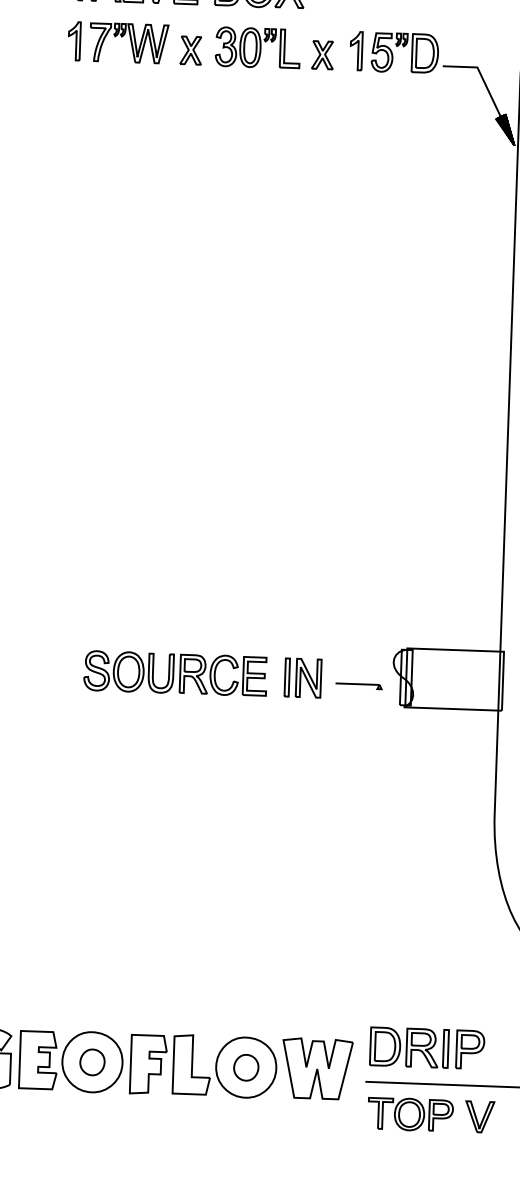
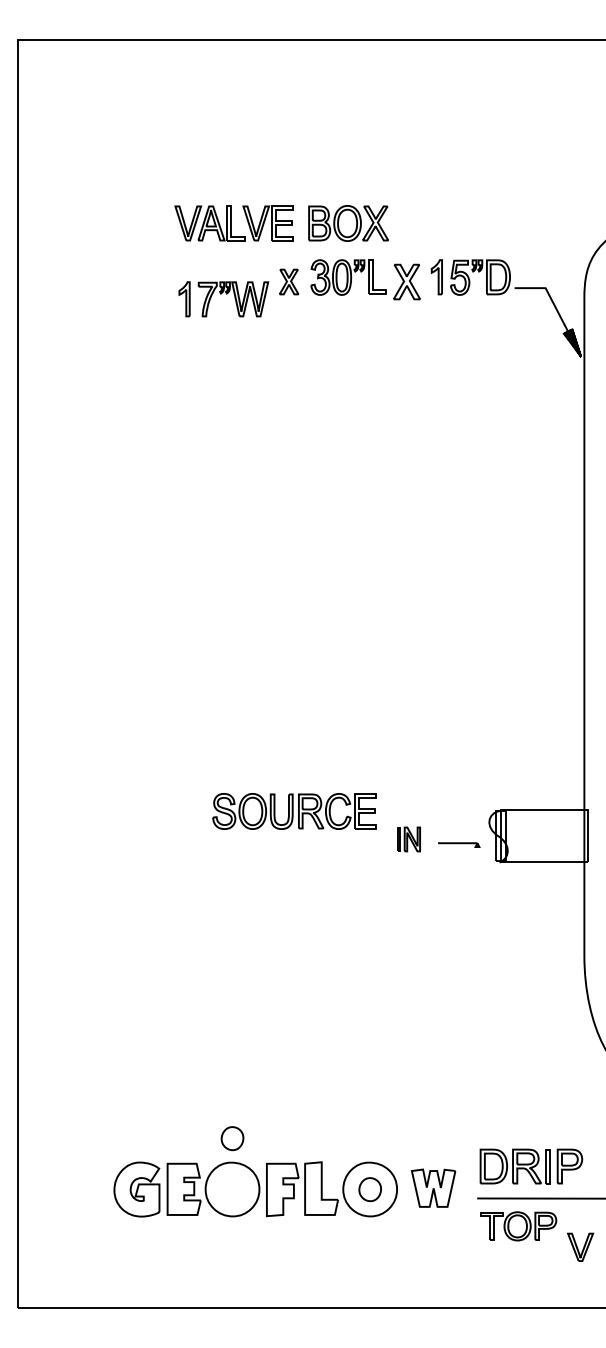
part: (117, 43) -> (223, 299), moved
part: (322, 54) -> (406, 281), size x1.4
part: (175, 673) -> (294, 811), moved
part: (302, 678) -> (408, 839), size x0.7
part: (92, 1062) -> (232, 1138), moved
part: (317, 1067) -> (433, 1187), size x0.7
part: (479, 1116) -> (580, 1246), moved

